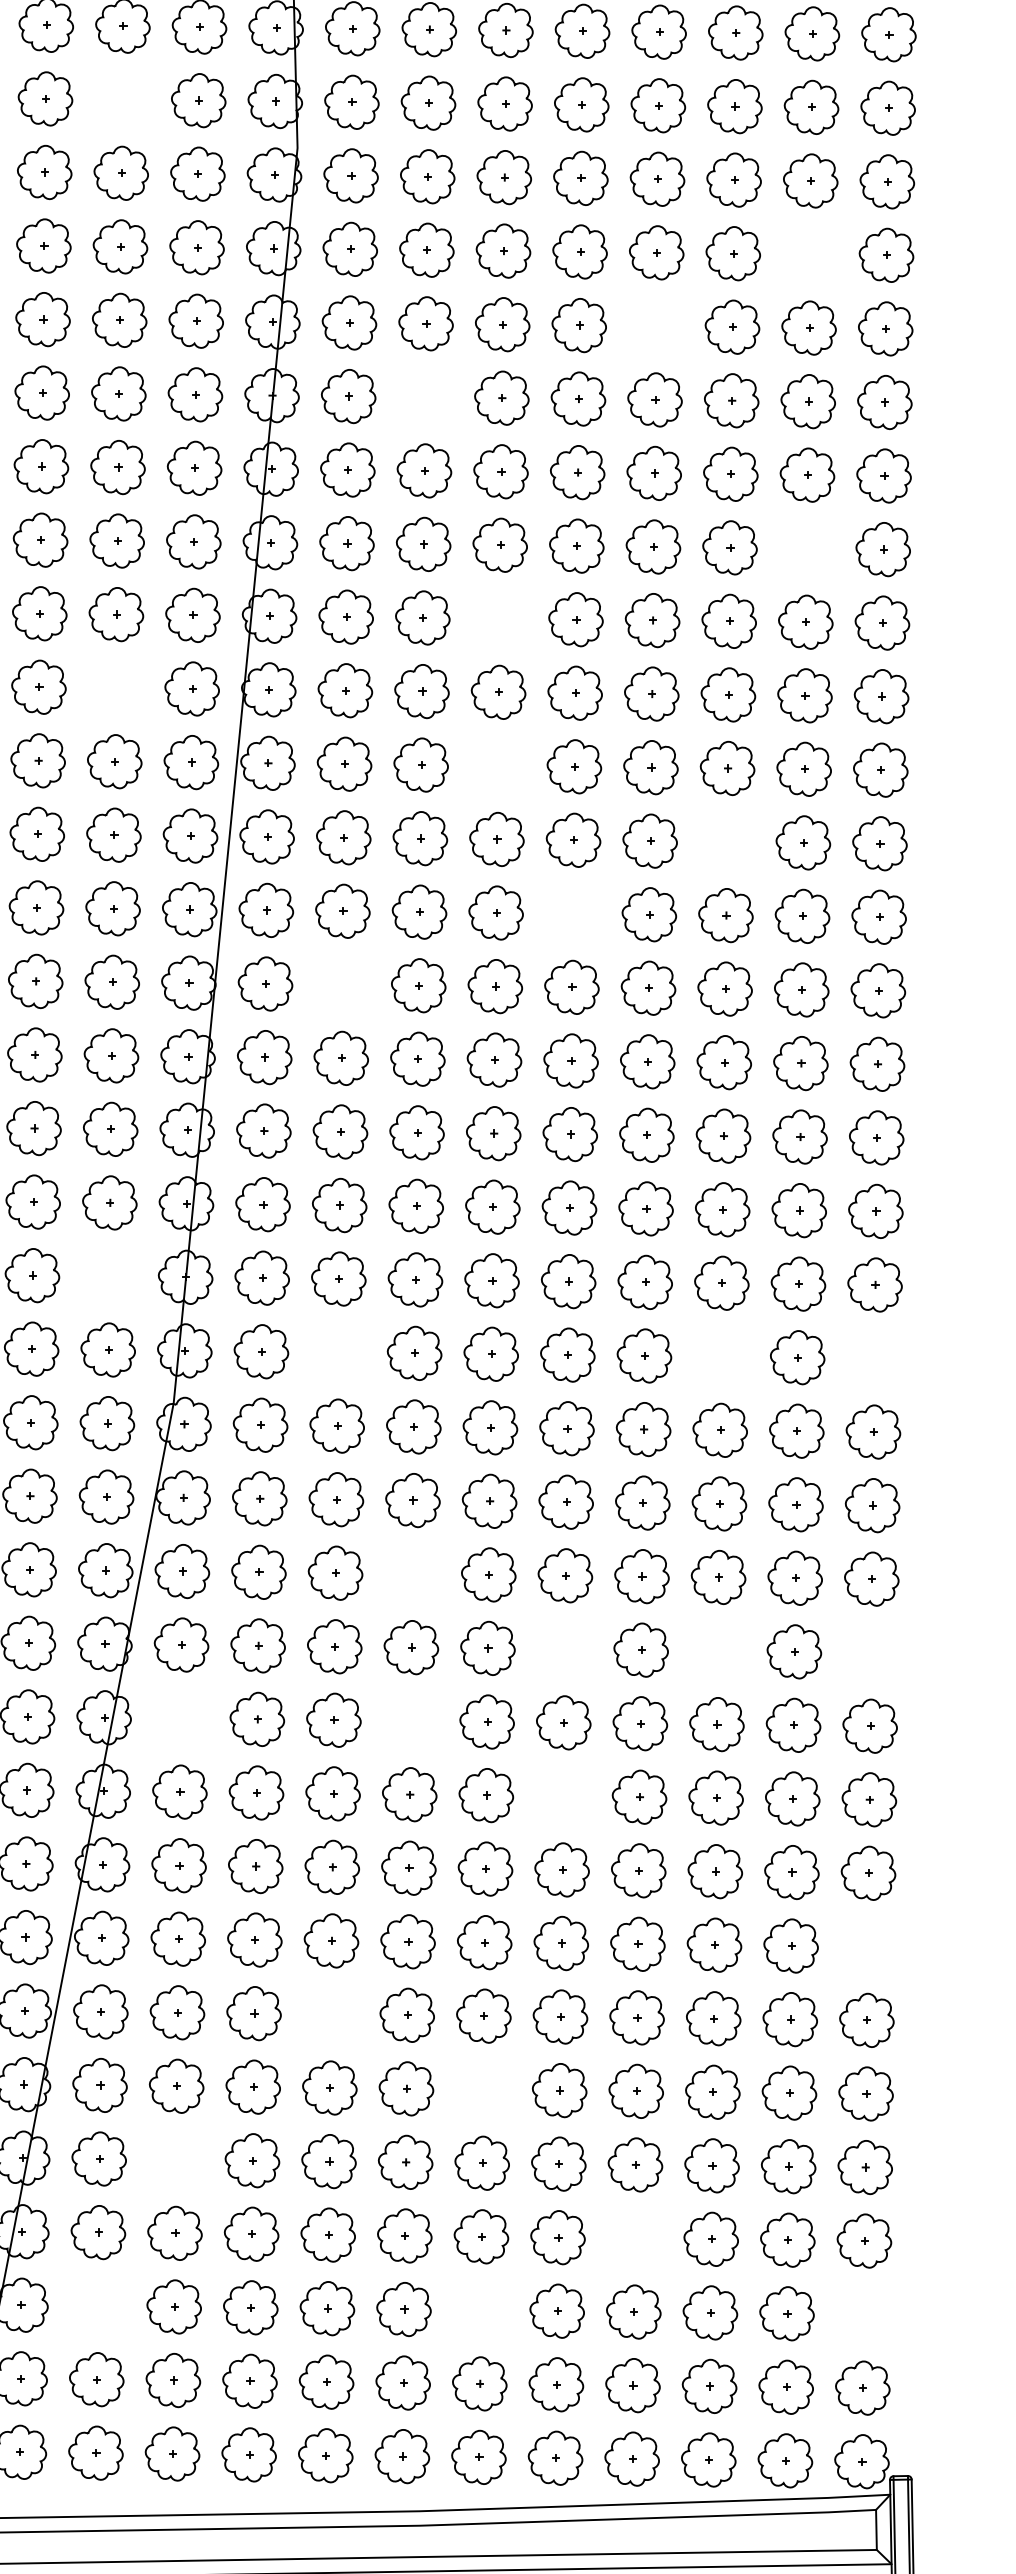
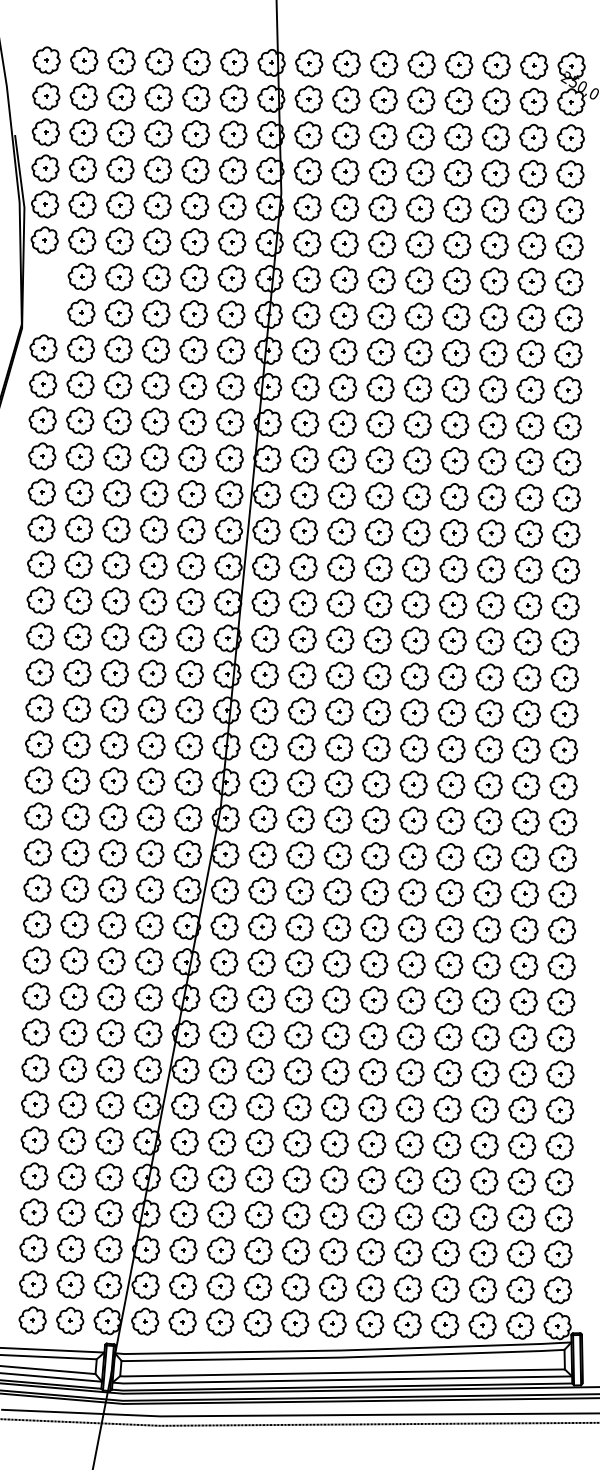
part: (122, 98) -> (195, 169), added
part: (810, 253) -> (532, 245), added
part: (655, 325) -> (456, 280), added
part: (424, 396) -> (343, 315), added
part: (806, 548) -> (530, 389), added
part: (500, 619) -> (380, 424), added
part: (116, 686) -> (192, 457), added
part: (498, 766) -> (379, 496), added
part: (726, 842) -> (491, 533), added
part: (573, 913) -> (416, 568), added
part: (342, 985) -> (303, 603), added
part: (109, 1275) -> (189, 745), added
part: (338, 1352) -> (301, 783), added
part: (720, 1357) -> (488, 785), added
part: (873, 1359) -> (563, 786), added
part: (412, 1573) -> (337, 891), added
part: (565, 1649) -> (412, 928), added
part: (718, 1651) -> (487, 929), added
part: (871, 1653) -> (562, 930), added
part: (181, 1718) -> (224, 962), added
part: (410, 1720) -> (336, 963), added
part: (563, 1796) -> (411, 1000), added
part: (867, 1947) -> (560, 1074), added
part: (330, 2014) -> (297, 1107), added
part: (483, 2090) -> (372, 1144), added
part: (175, 2159) -> (221, 1178), added
part: (634, 2237) -> (446, 1216), added
part: (97, 2304) -> (183, 1249), added
part: (479, 2311) -> (370, 1252), added
part: (863, 2315) -> (558, 1254), added

